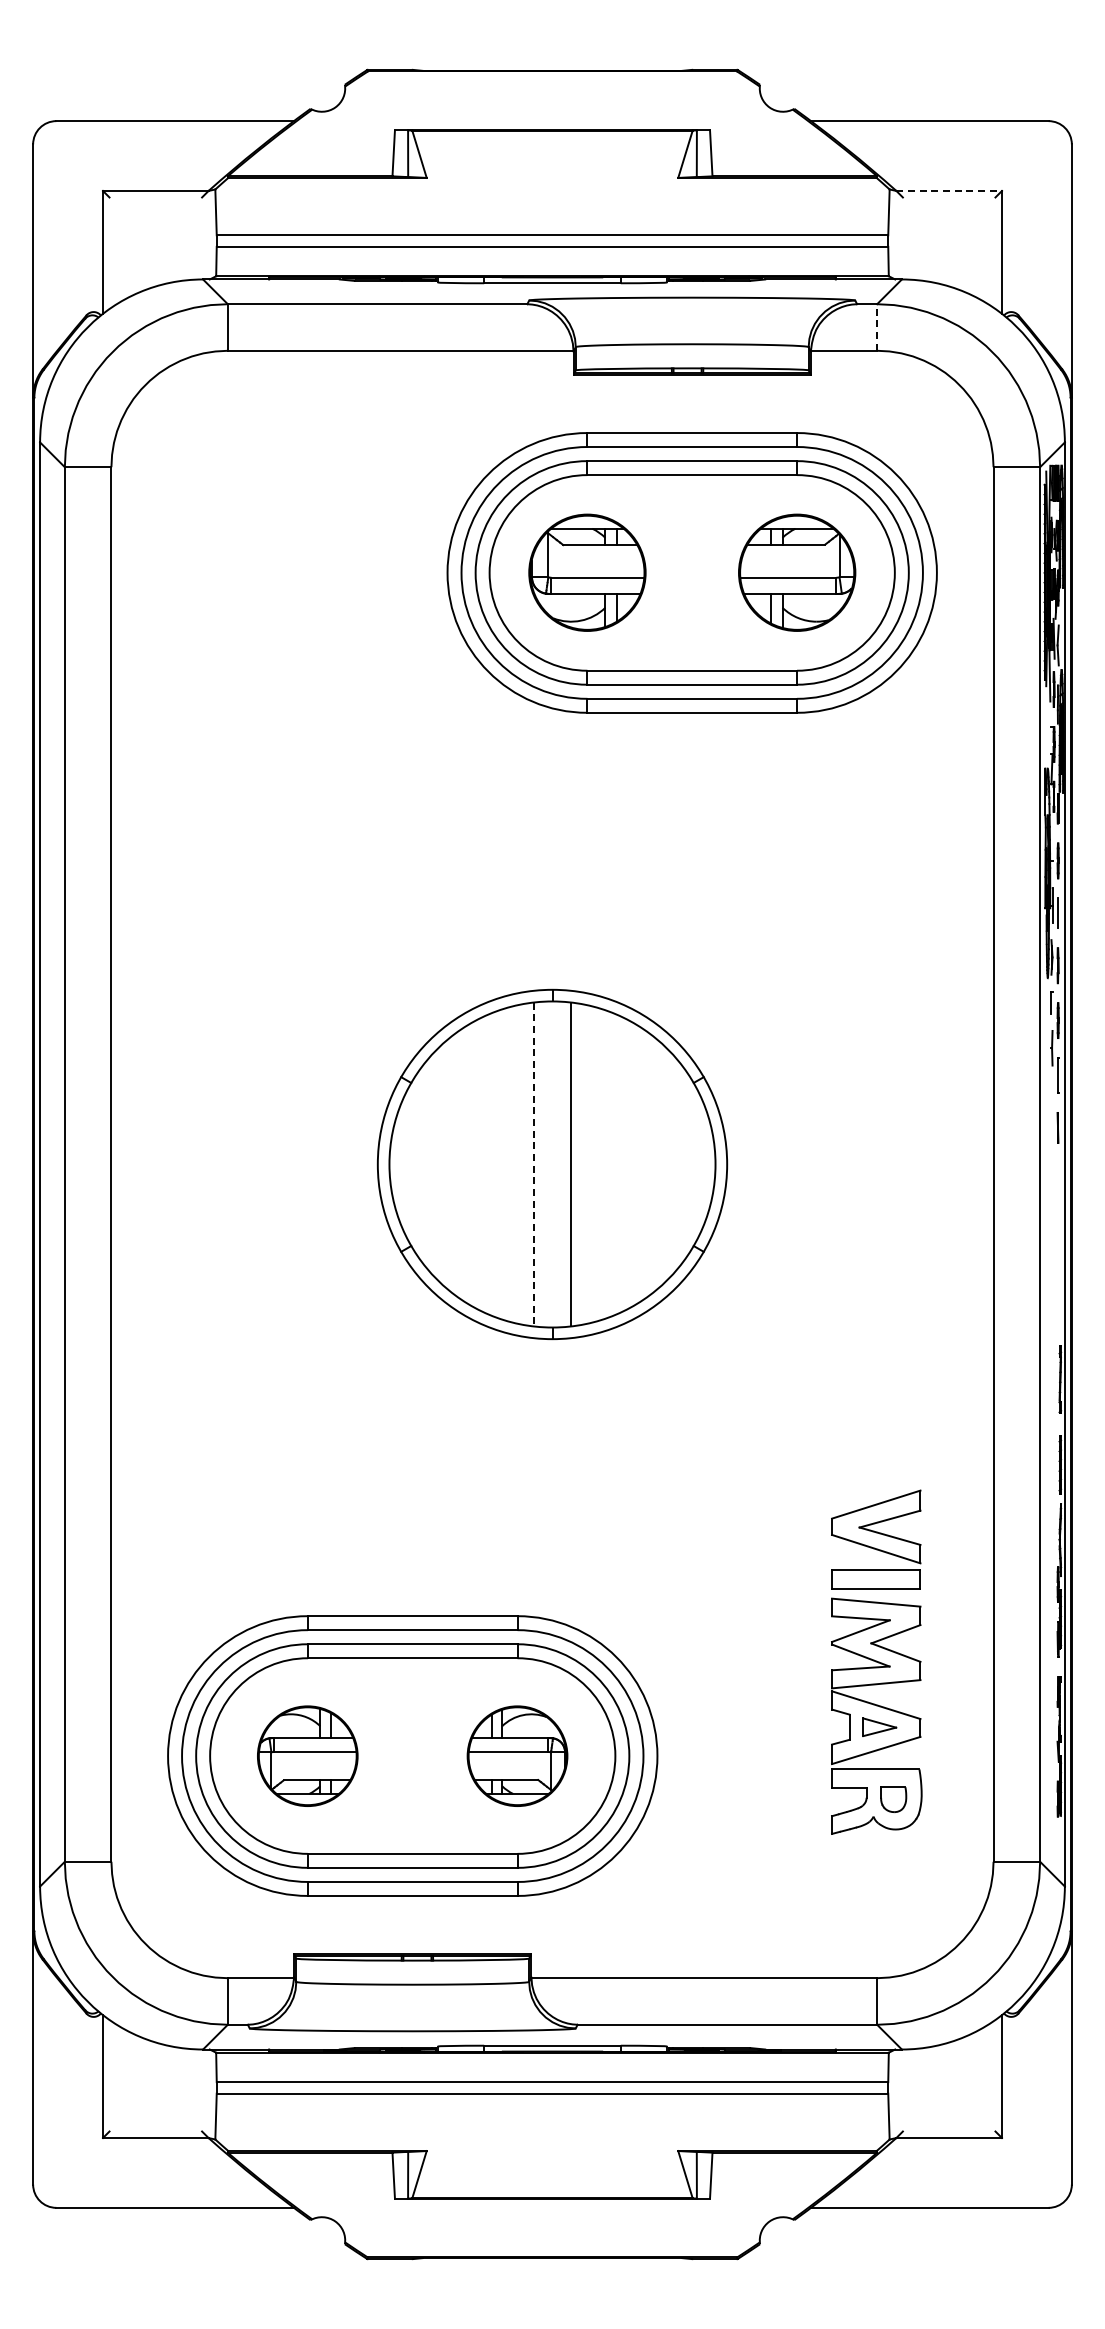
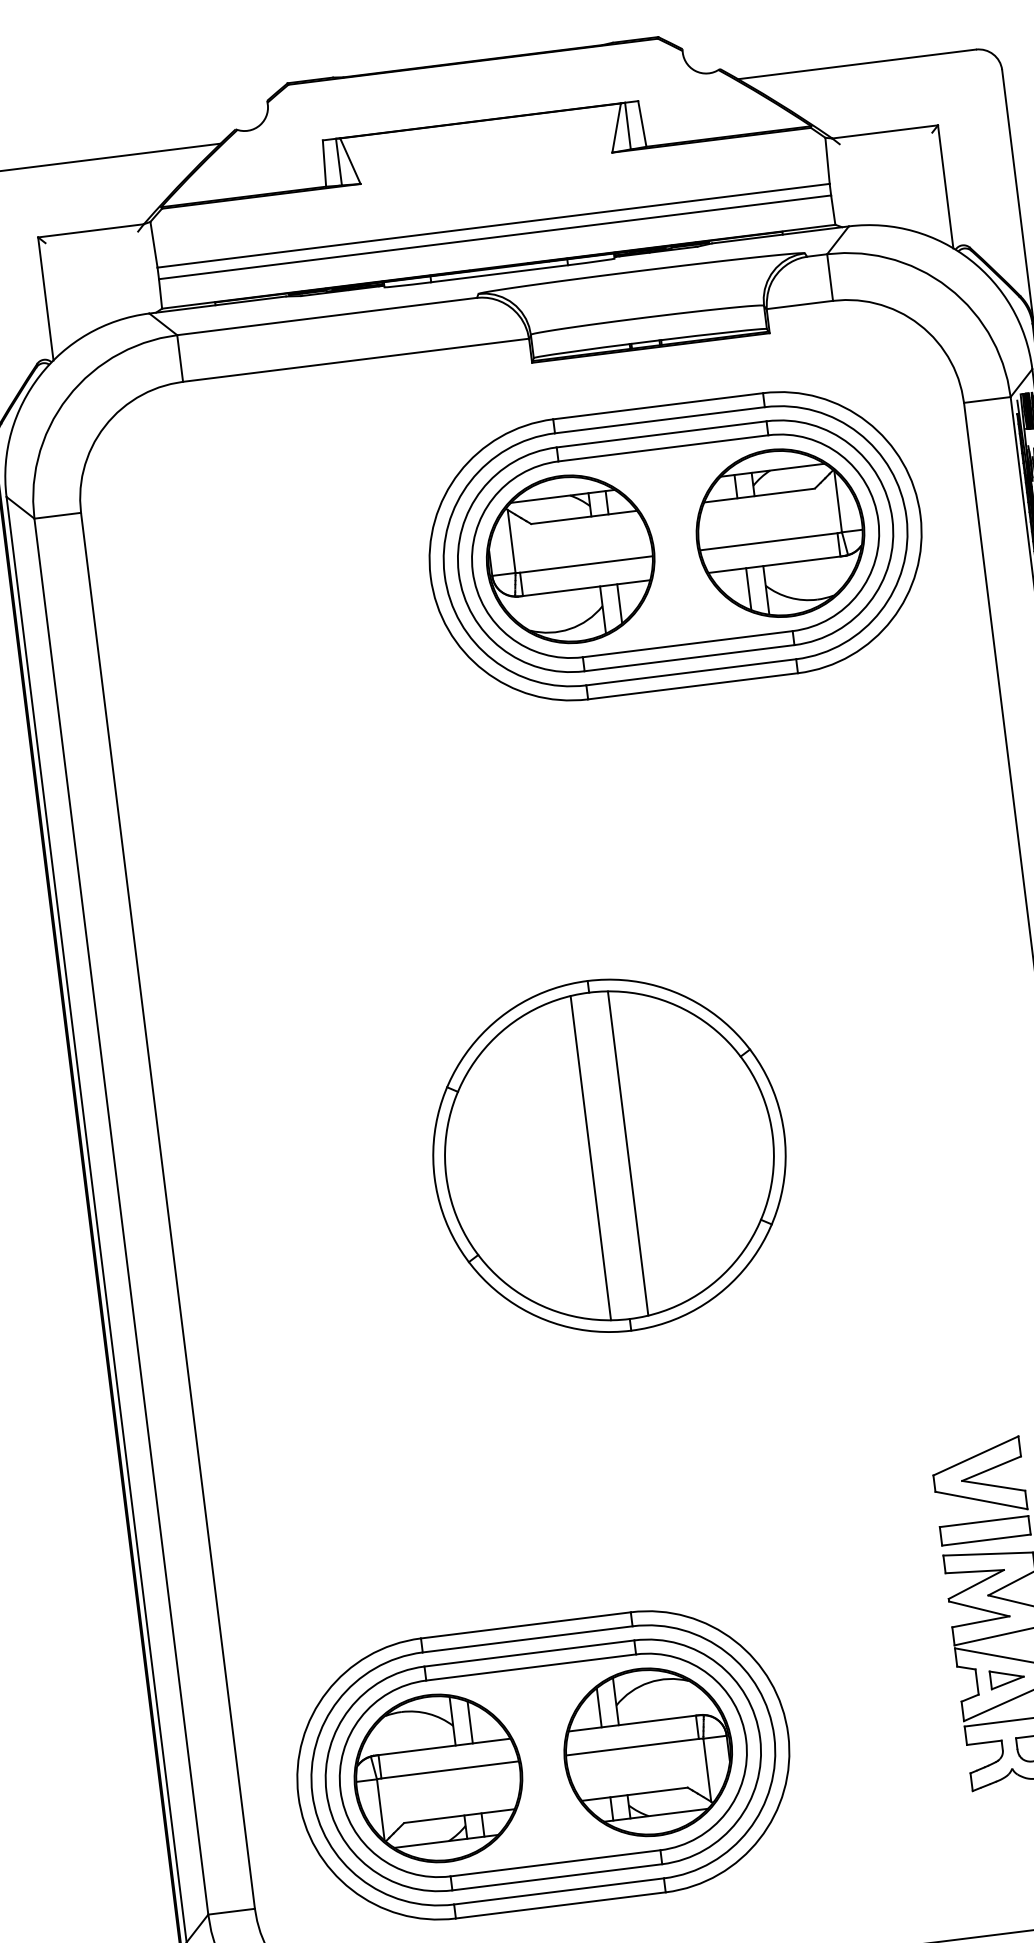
line: (949, 190) -> (885, 131), dashed -> solid
line: (877, 327) -> (830, 277), dashed -> solid
part: (587, 572) -> (570, 558), size x1.43
part: (797, 572) -> (780, 532), size x1.43
line: (533, 1164) -> (590, 1158), dashed -> solid
part: (307, 1756) -> (438, 1778), size x1.67
part: (517, 1756) -> (648, 1752), size x1.67

